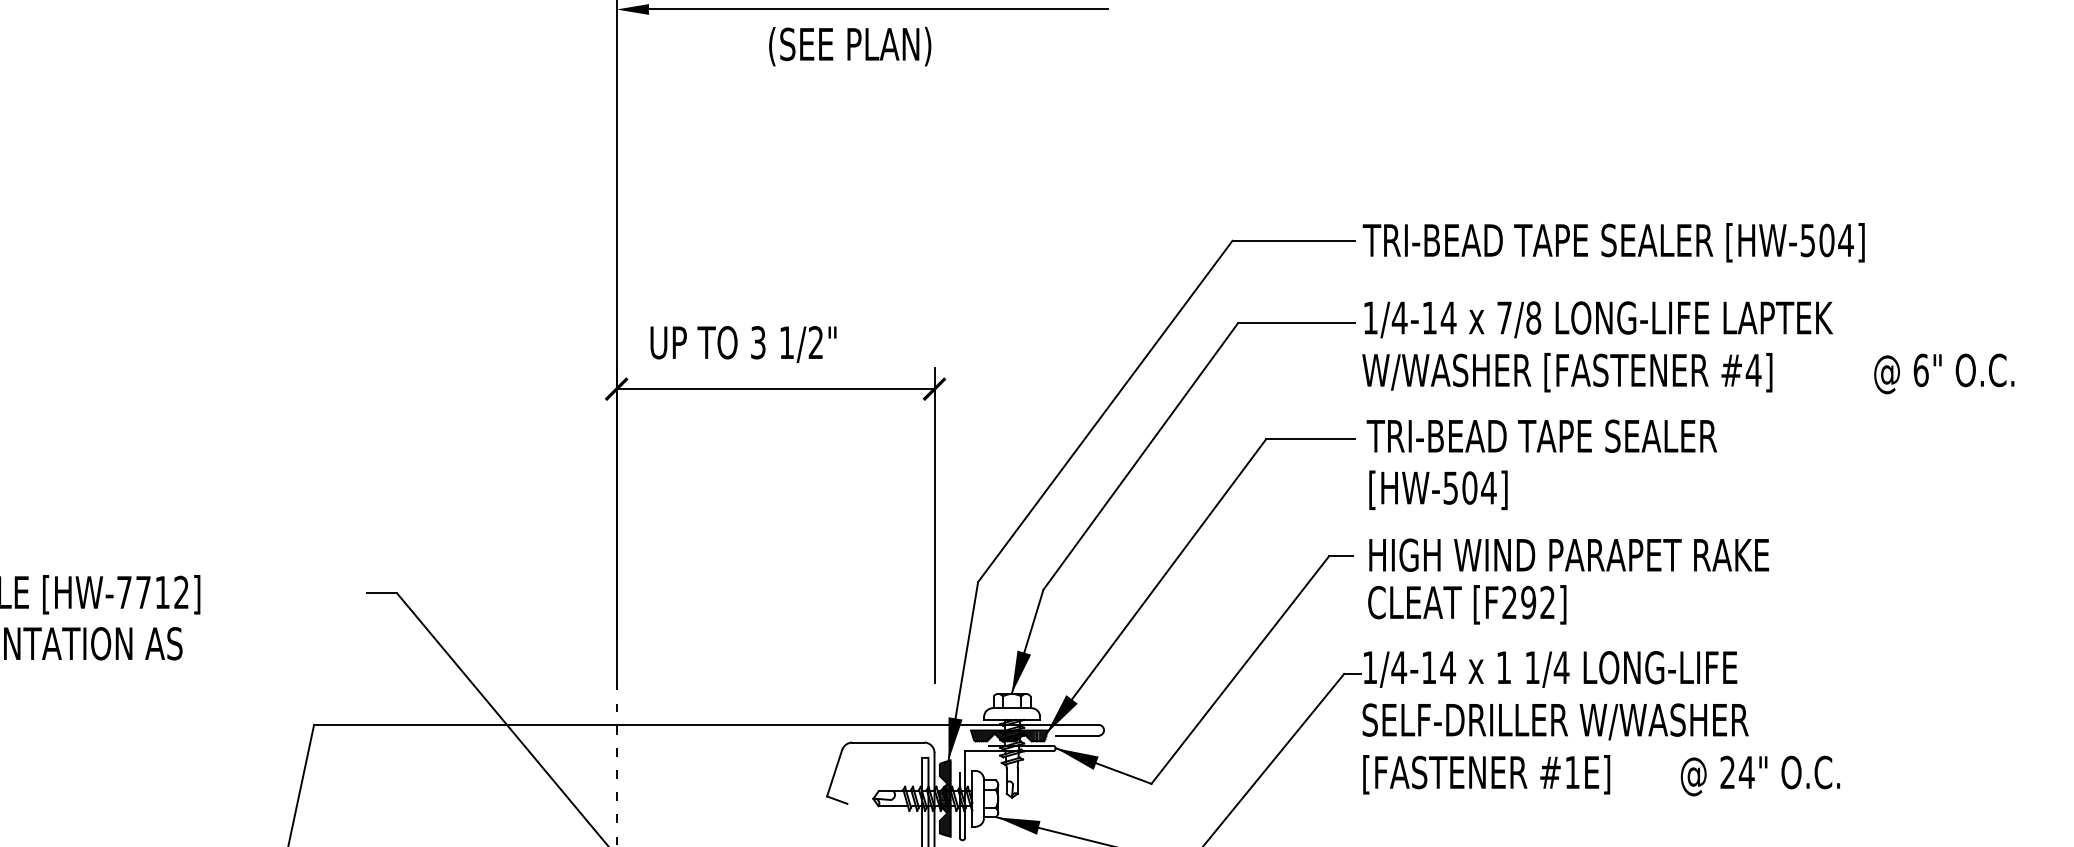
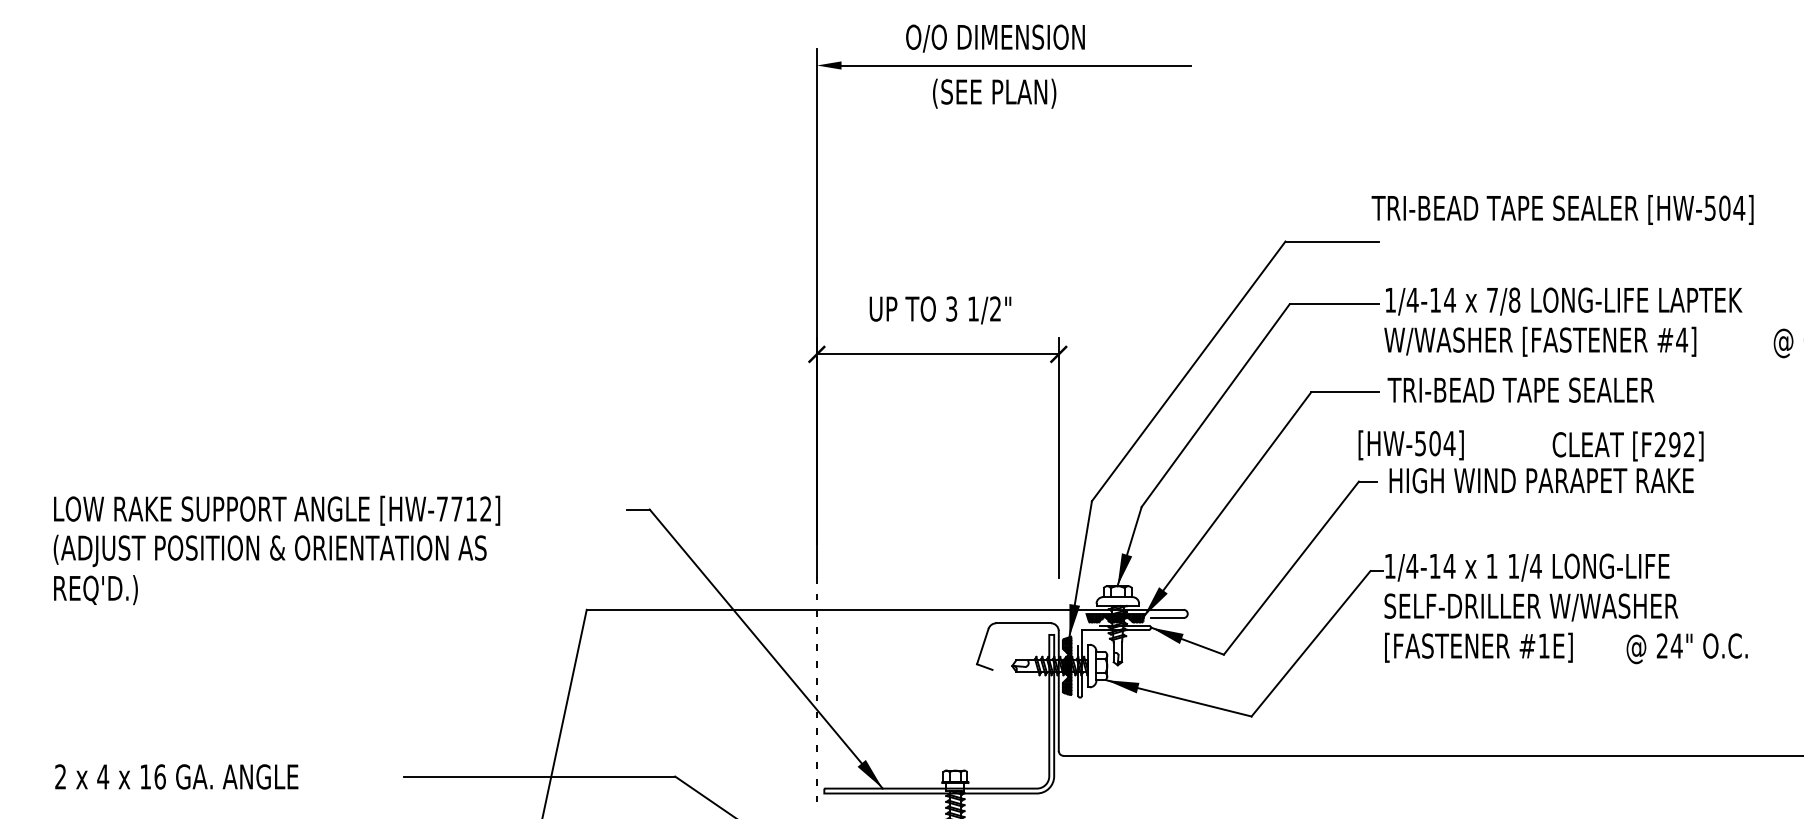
text: (1613, 242) -> (1562, 209), moved
text: (743, 344) -> (940, 310), moved
text: (1437, 490) -> (1410, 445), moved
text: (1466, 604) -> (1627, 446), moved

